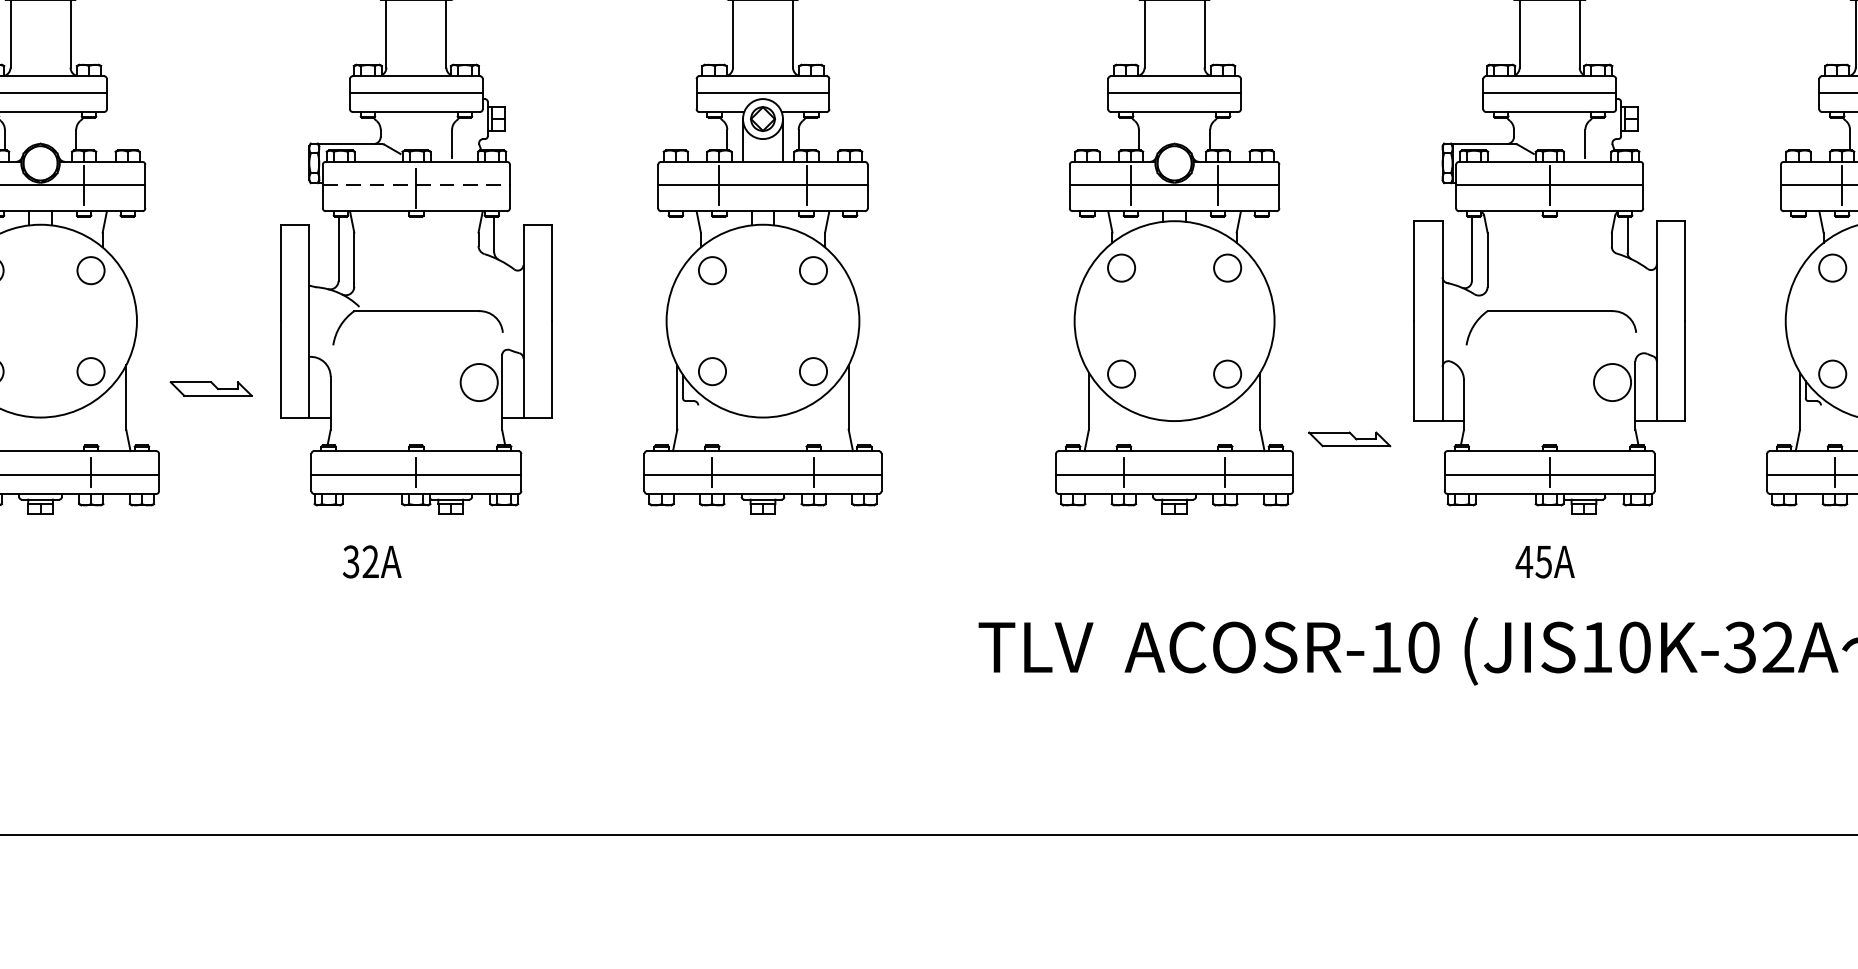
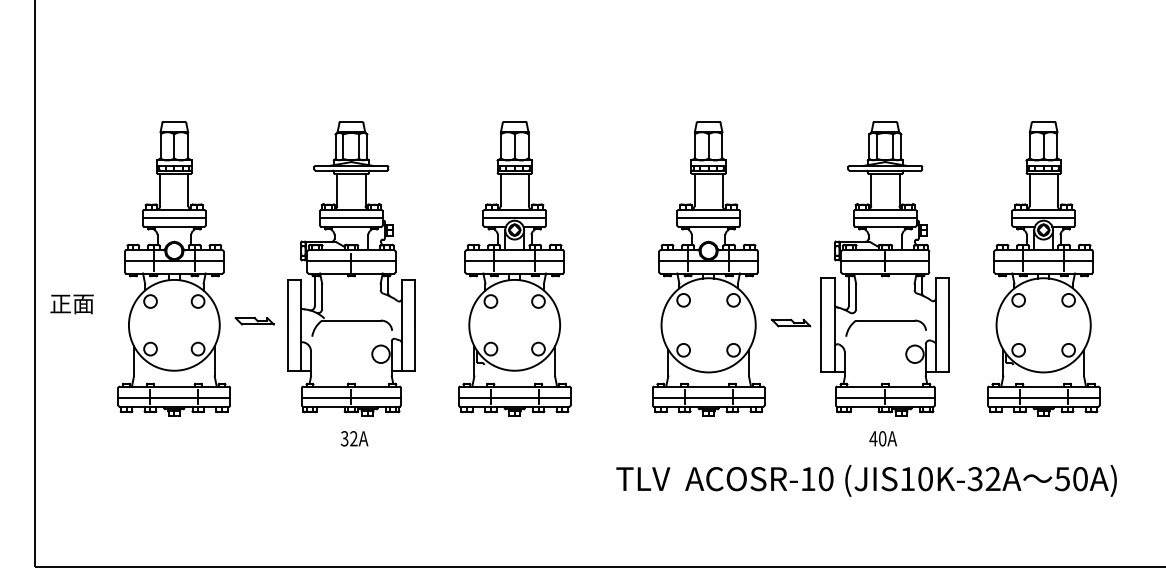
line: (416, 185) -> (351, 261), dashed -> solid
part: (210, 389) -> (254, 321), moved
part: (1350, 438) -> (791, 322), moved
text: (371, 561) -> (354, 438), moved
text: (1543, 561) -> (882, 438), 45A -> 40A

